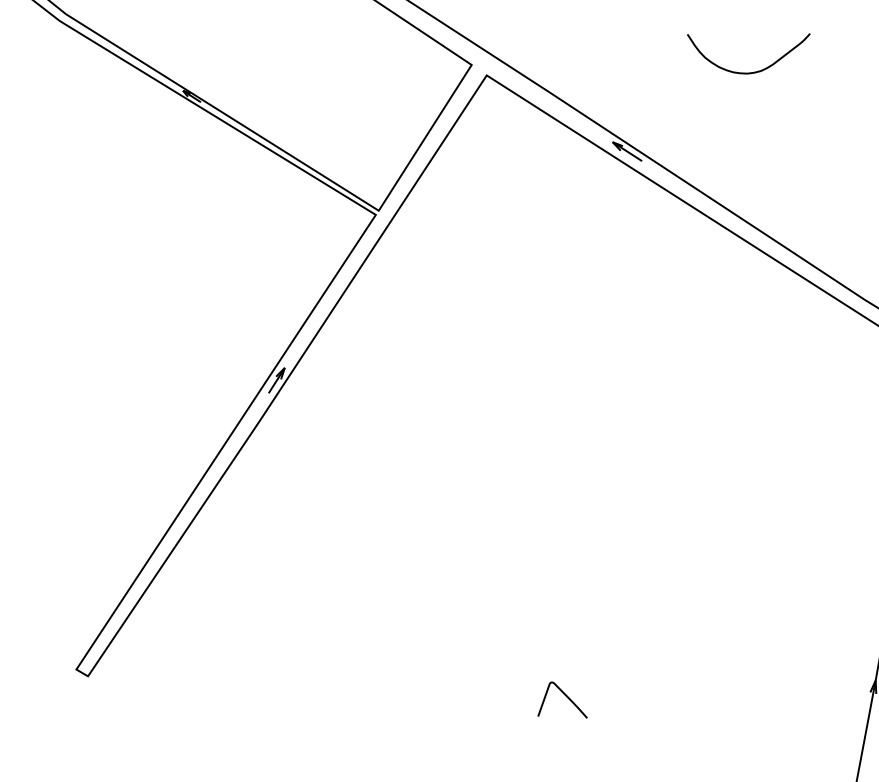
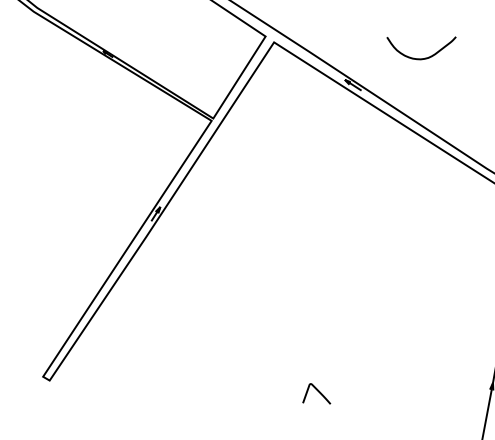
curve: (755, 70) -> (425, 57), moved

